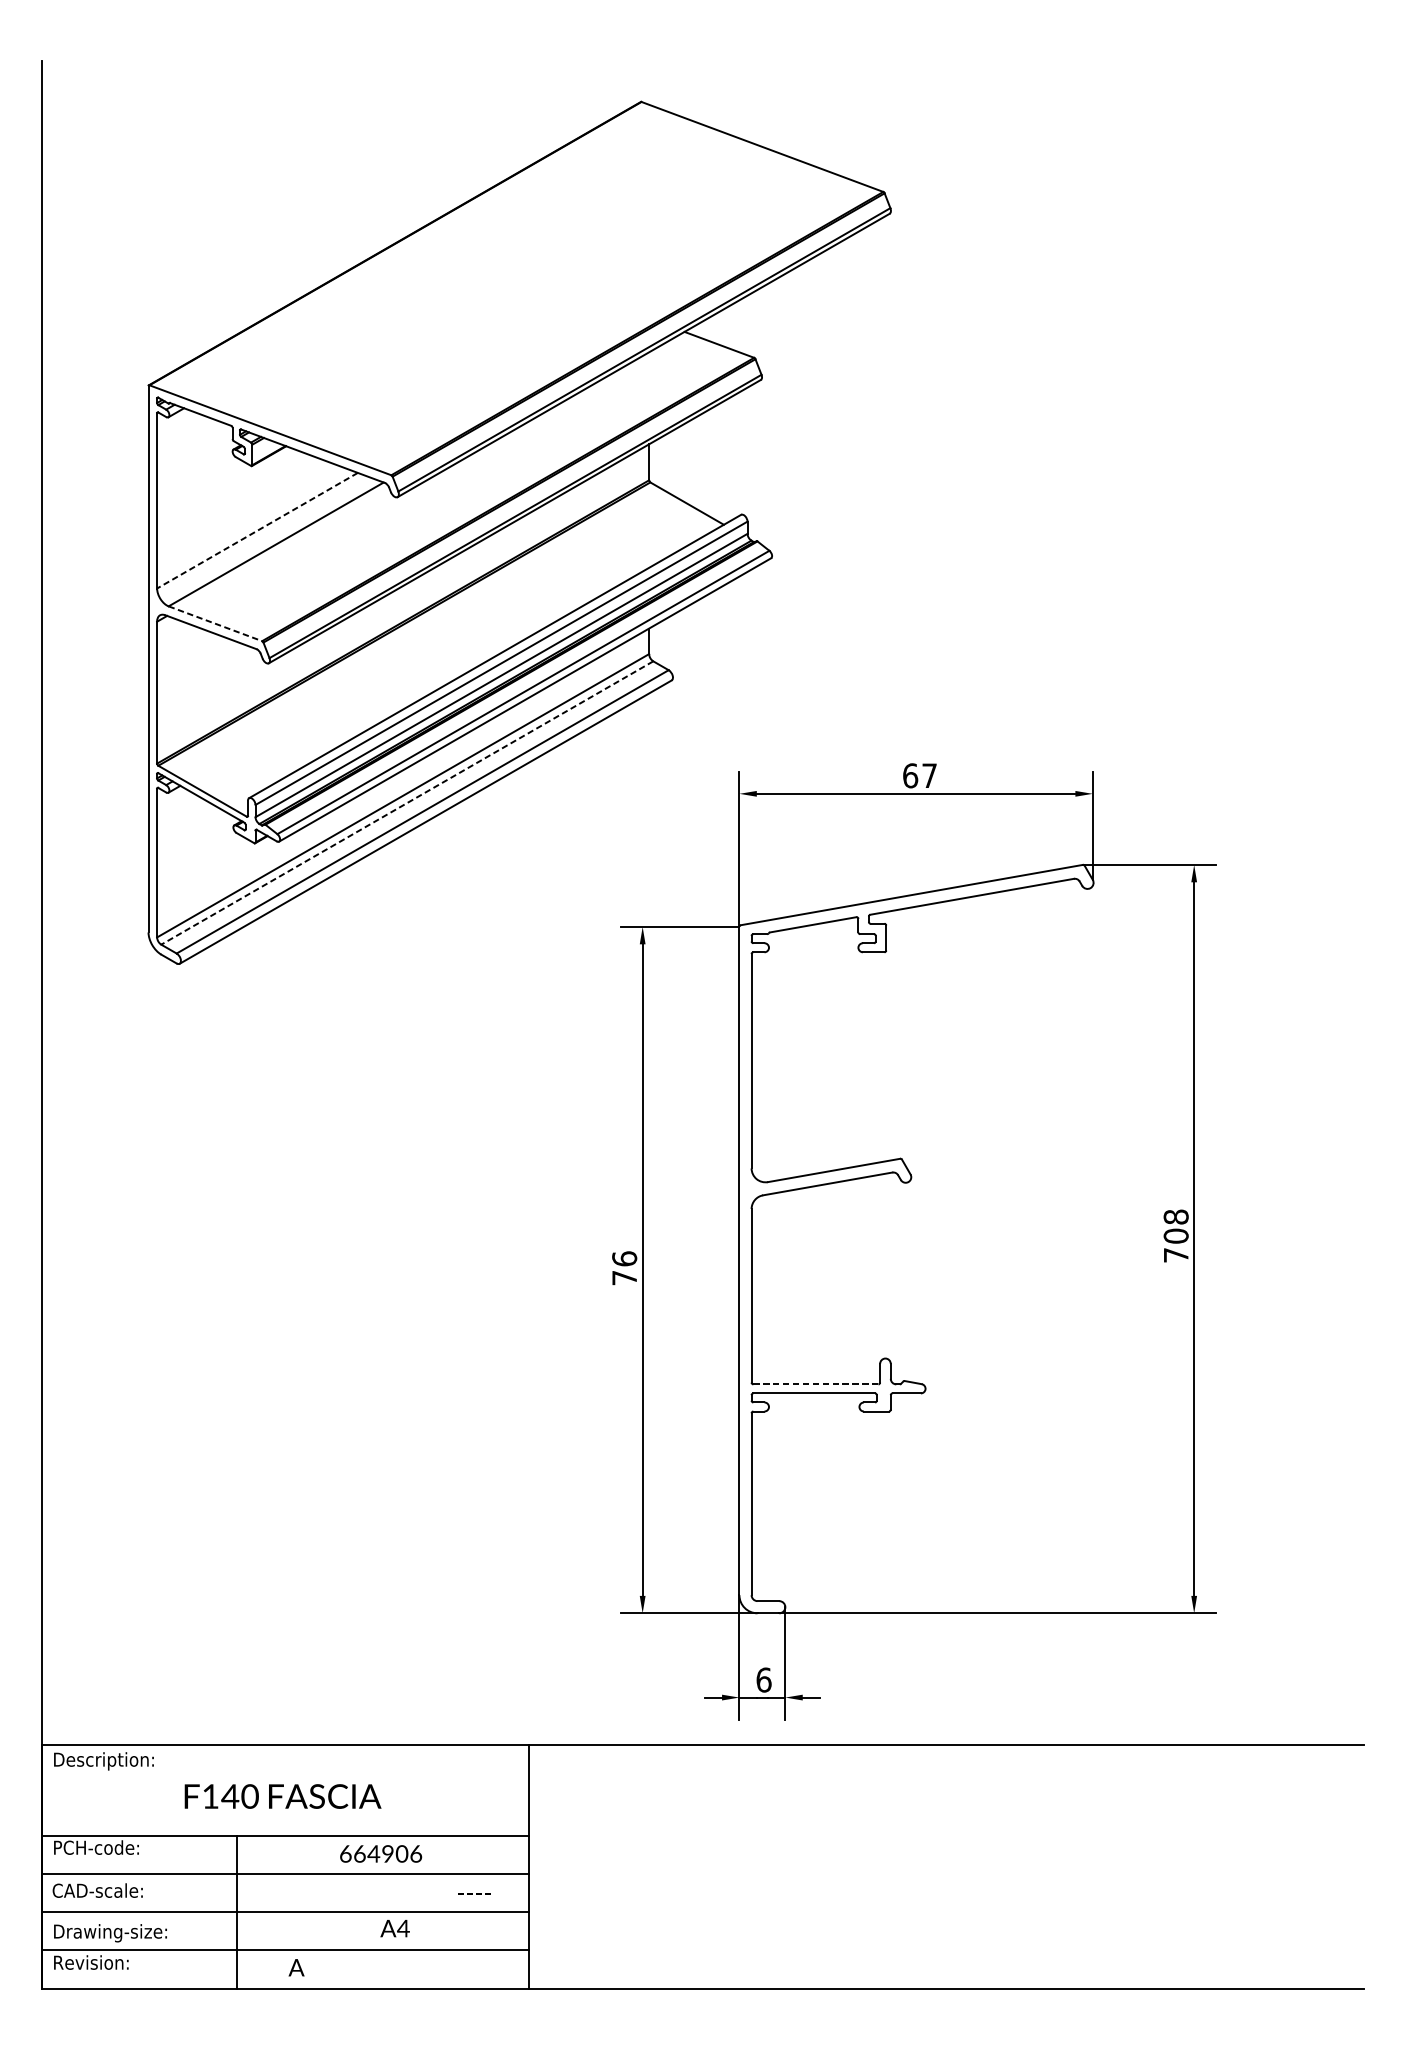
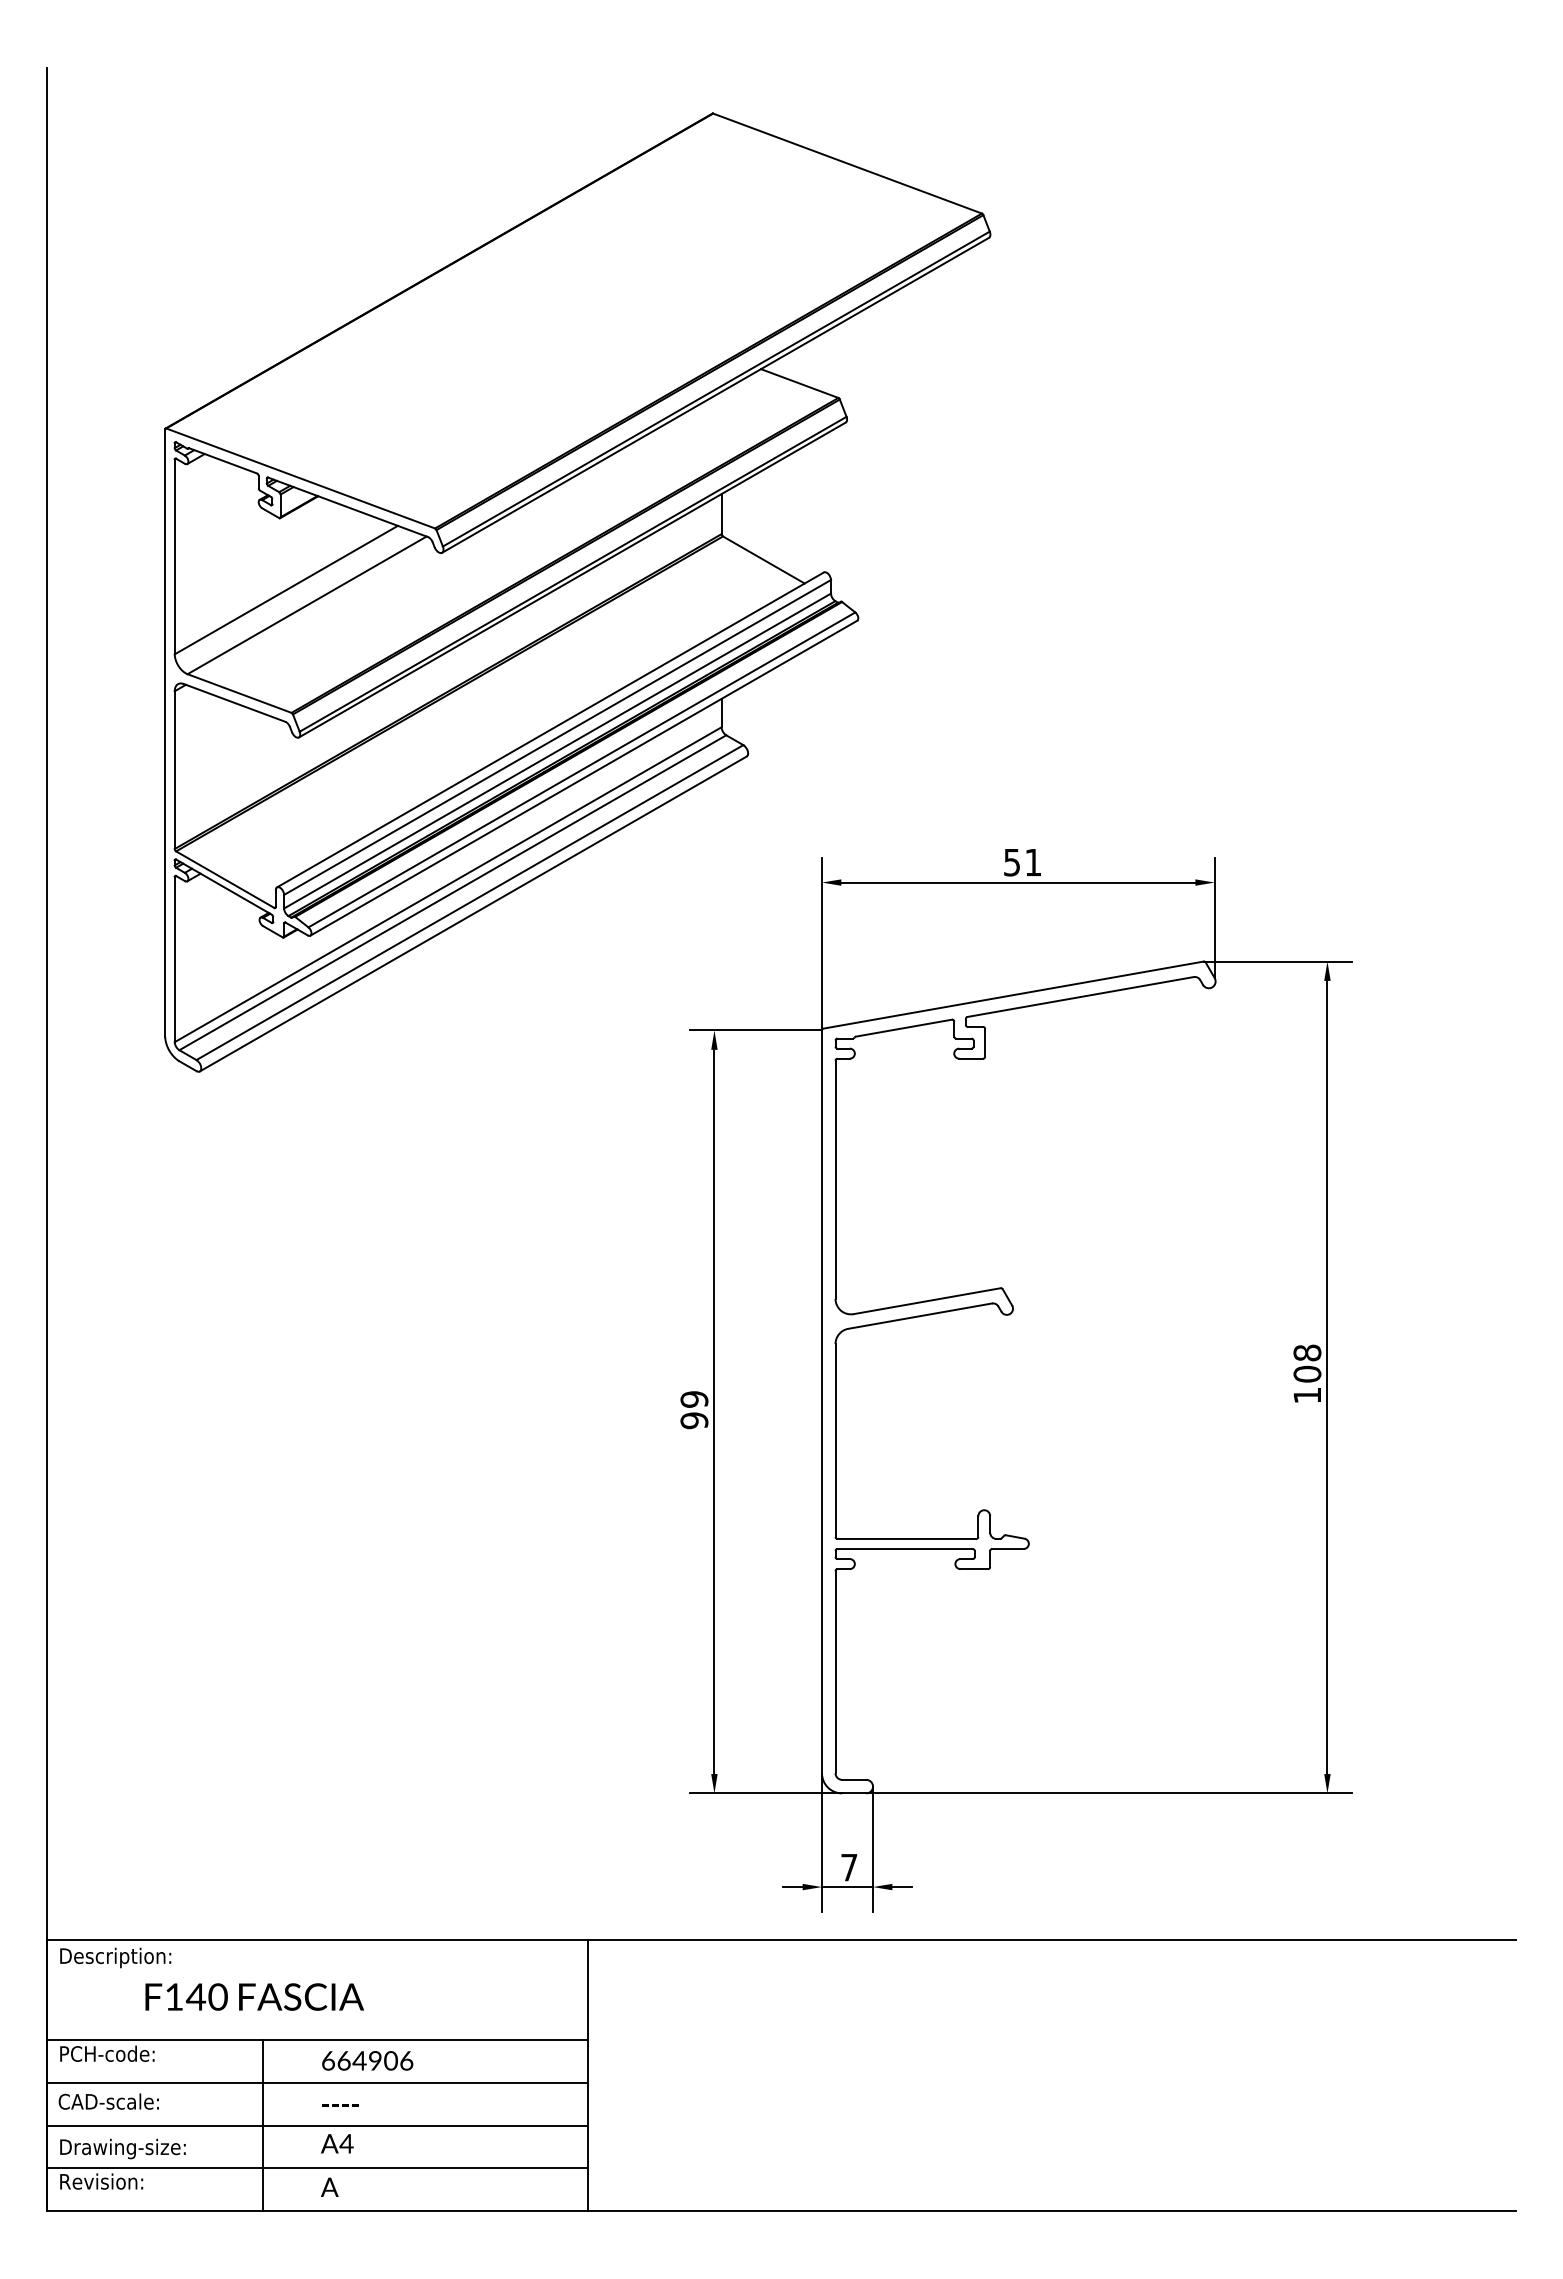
line: (257, 531) -> (286, 590), dashed -> solid
line: (216, 623) -> (240, 693), dashed -> solid
text: (919, 775) -> (1022, 862), 67 -> 51
line: (406, 802) -> (452, 892), dashed -> solid
text: (1176, 1255) -> (1307, 1395), 708 -> 108
text: (624, 1268) -> (694, 1410), 76 -> 99
line: (816, 1383) -> (907, 1538), dashed -> solid
text: (764, 1679) -> (849, 1867), 6 -> 7
text: (282, 1796) -> (254, 1996), moved
text: (380, 1853) -> (367, 2060), moved
text: (474, 1894) -> (340, 2105), moved
text: (395, 1928) -> (337, 2143), moved

